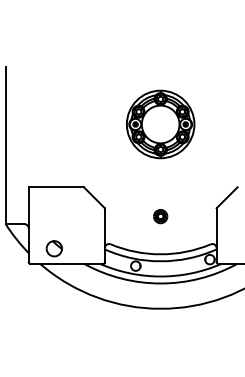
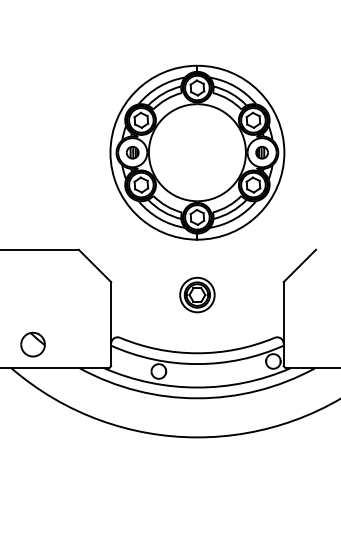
part: (160, 124) -> (197, 152), size x1.67
part: (160, 216) -> (197, 294), size x1.67

